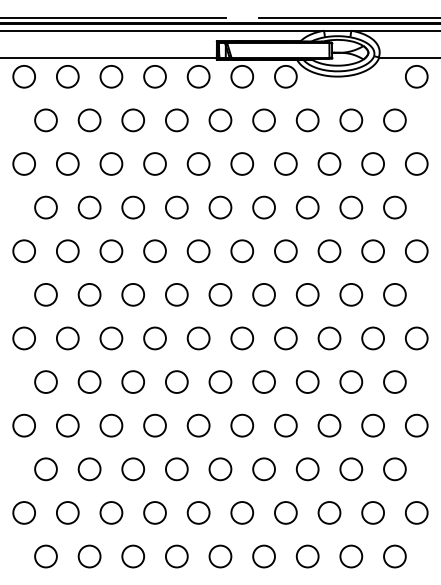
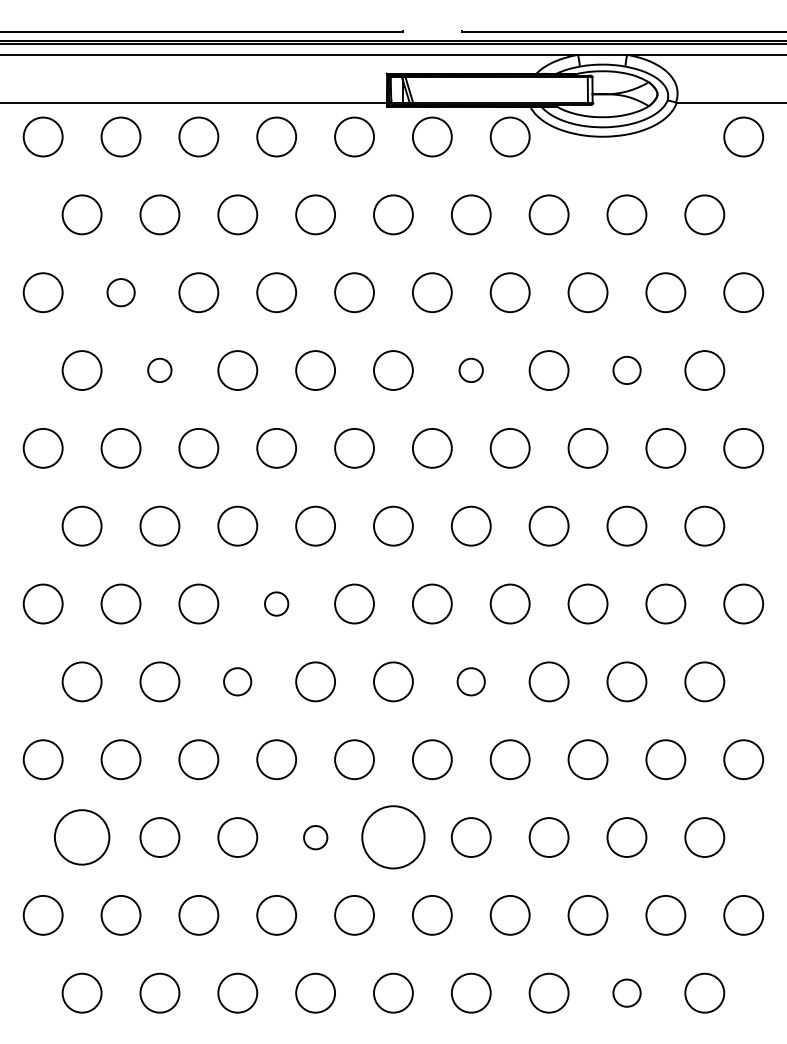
circle: (67, 163) -> (120, 291), size x0.7
circle: (89, 207) -> (159, 370), size x0.6
circle: (263, 207) -> (470, 370), size x0.6
circle: (351, 207) -> (627, 370), size x0.7
circle: (154, 338) -> (275, 604), size x0.6
circle: (132, 381) -> (236, 680), size x0.7
circle: (263, 381) -> (470, 680), size x0.7
circle: (45, 469) -> (81, 837), size x1.4
circle: (176, 469) -> (314, 837), size x0.6
circle: (220, 469) -> (393, 837), size x1.6
circle: (351, 556) -> (627, 993), size x0.7

